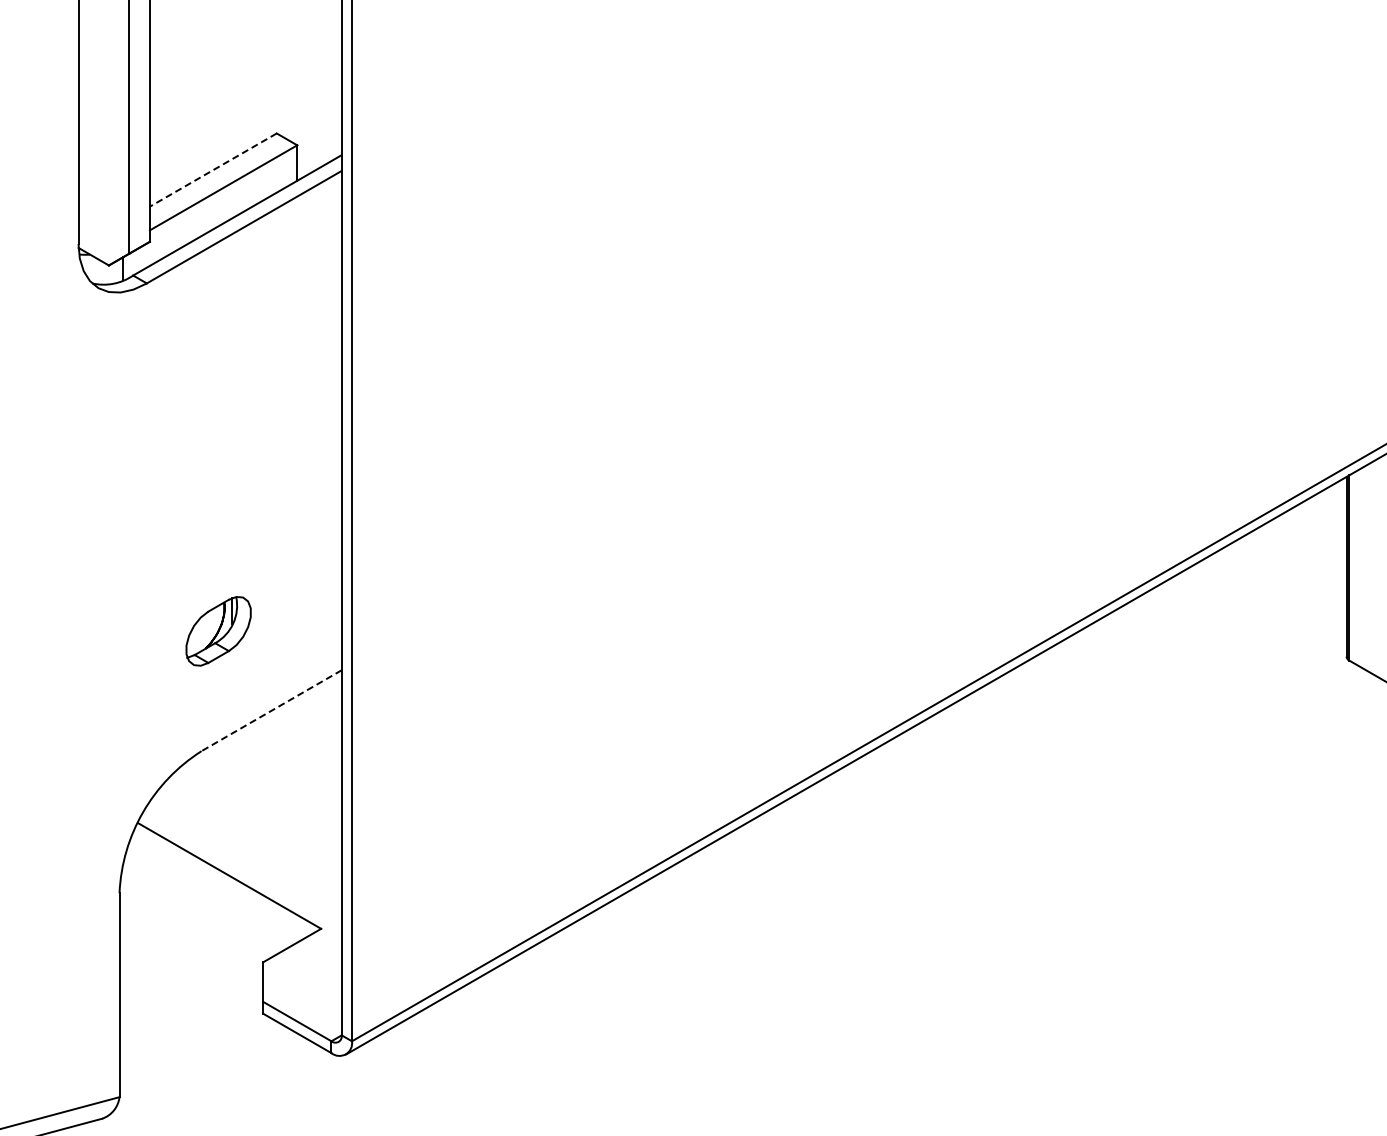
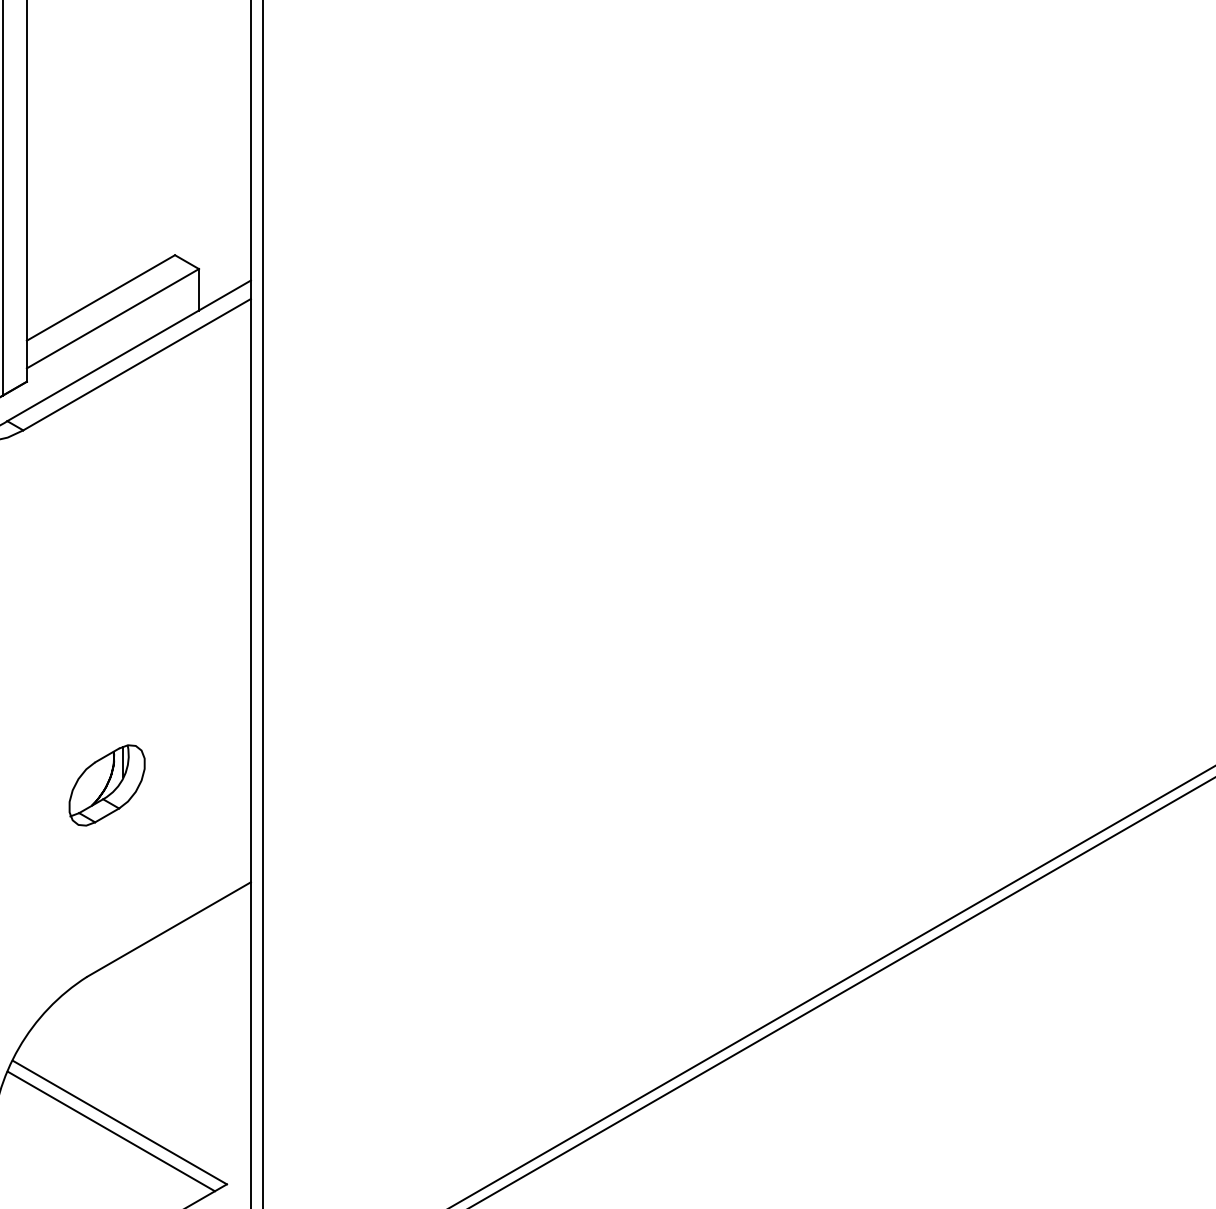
line: (212, 170) -> (99, 298), dashed -> solid
part: (218, 631) -> (106, 785), moved
line: (271, 710) -> (168, 929), dashed -> solid
line: (221, 883) -> (110, 1131), added

